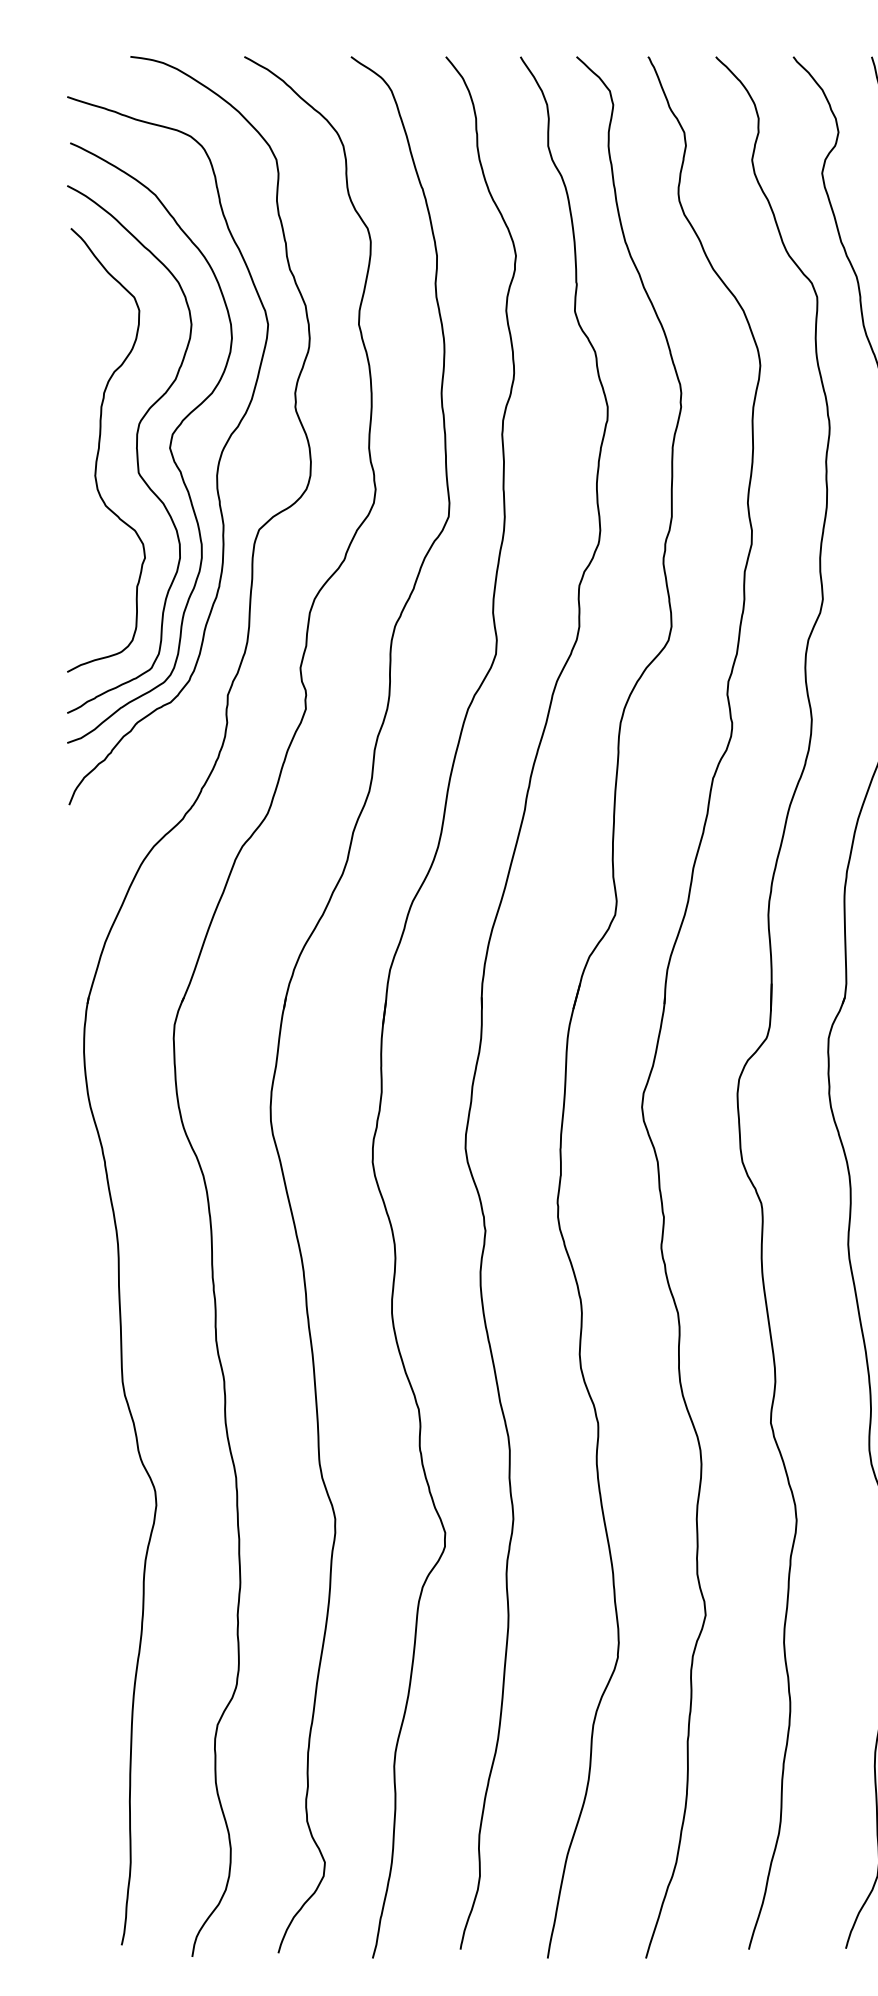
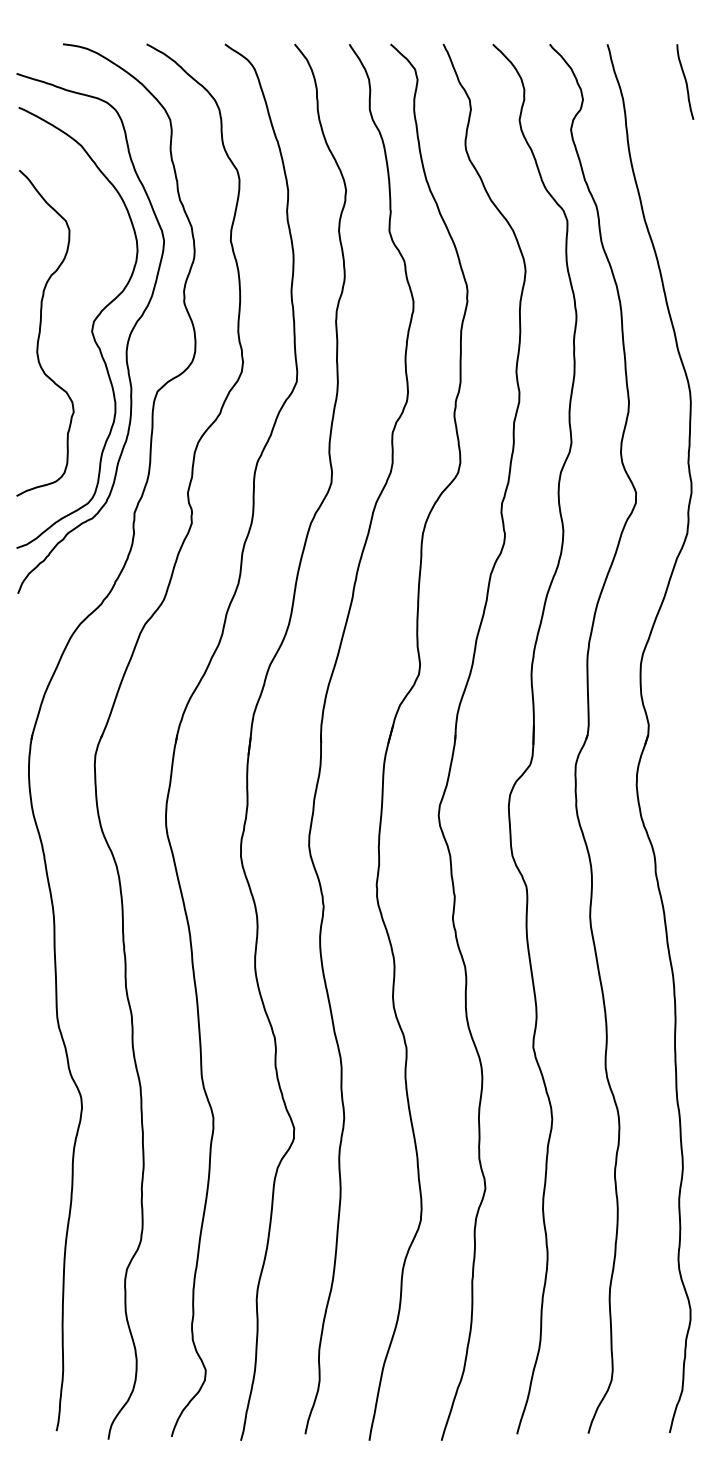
curve: (135, 447) -> (66, 331), removed

